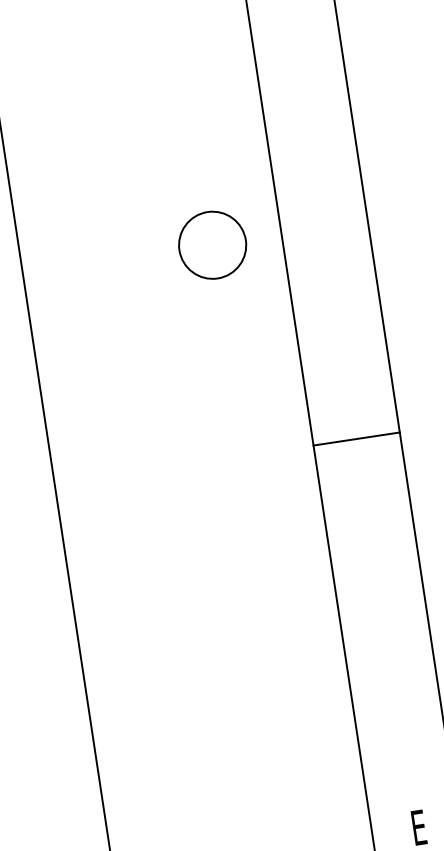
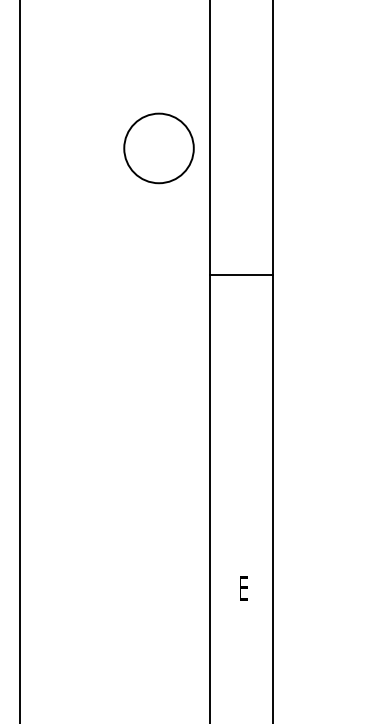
circle: (211, 245) -> (158, 148), size x1.43
line: (355, 438) -> (240, 274), moved

